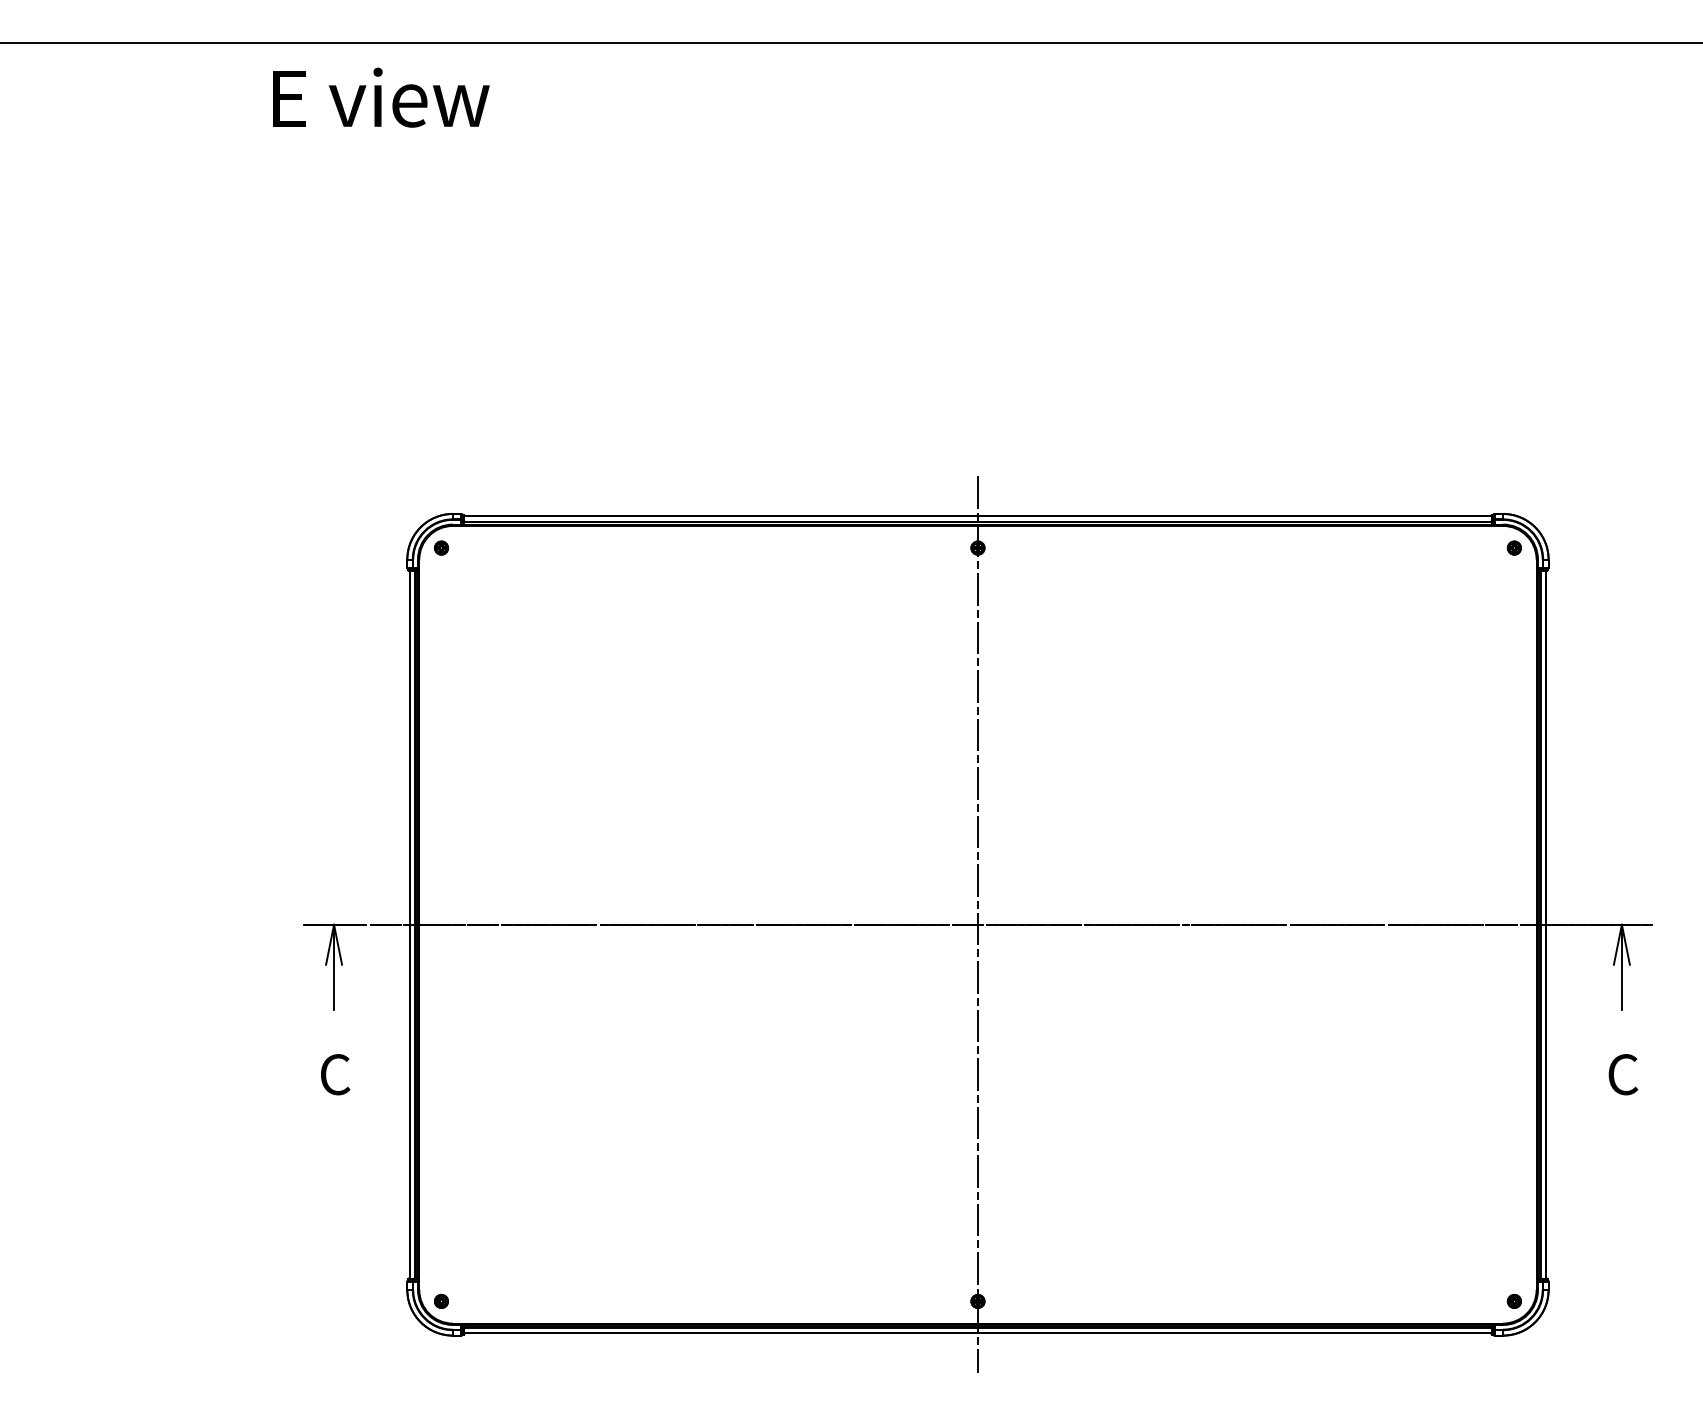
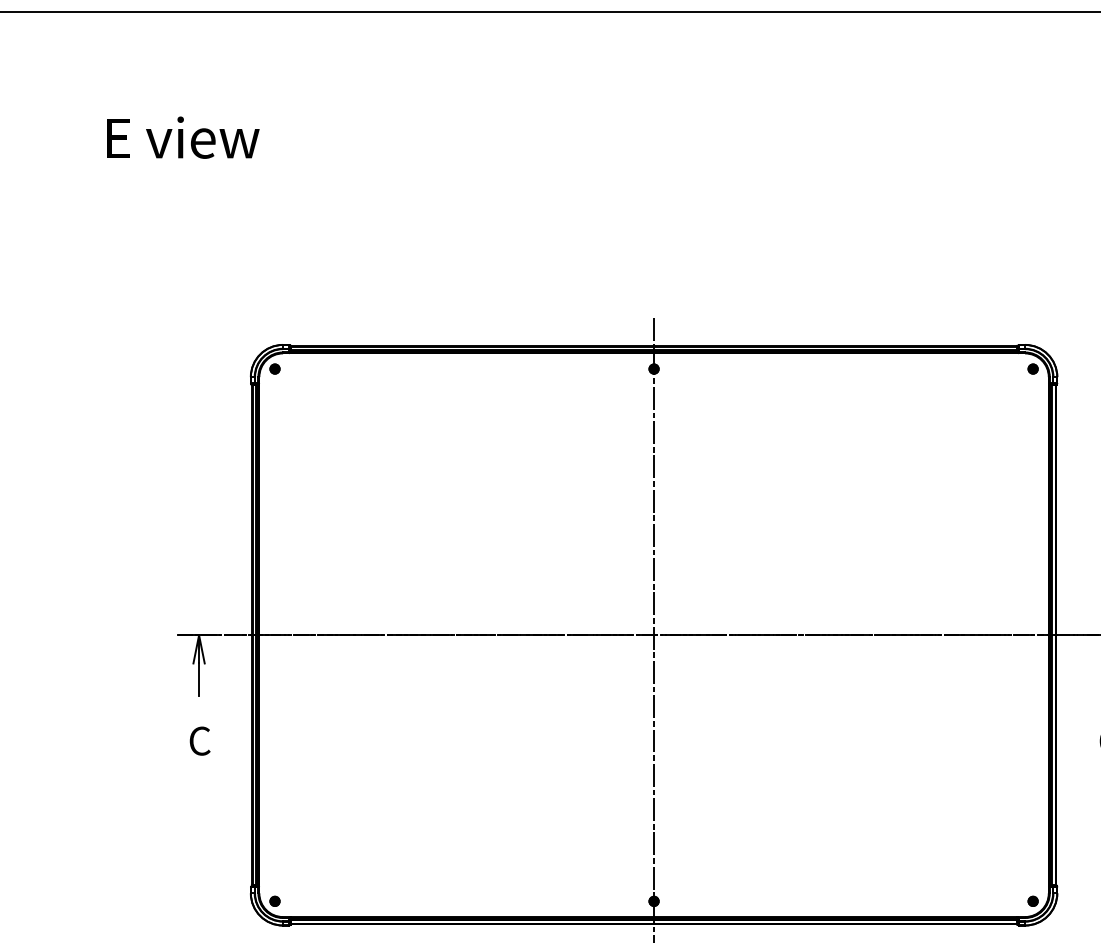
text: (381, 97) -> (183, 137), moved

